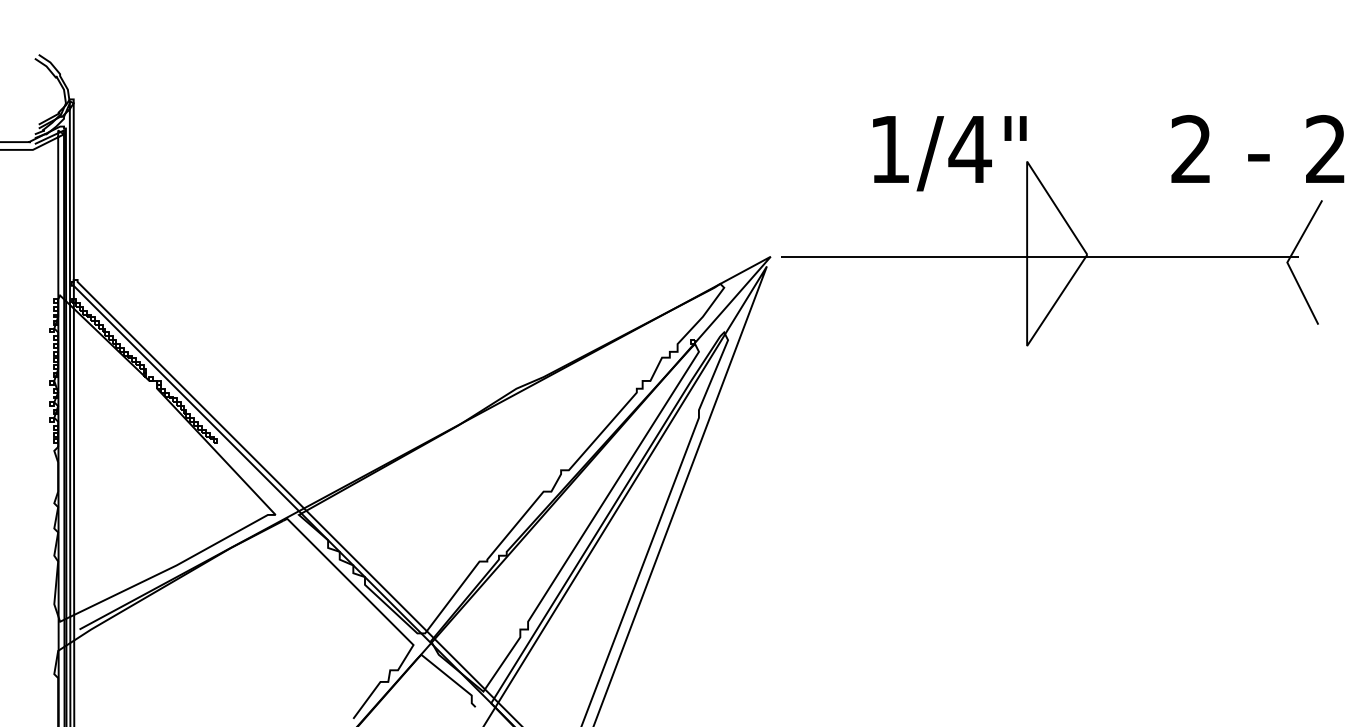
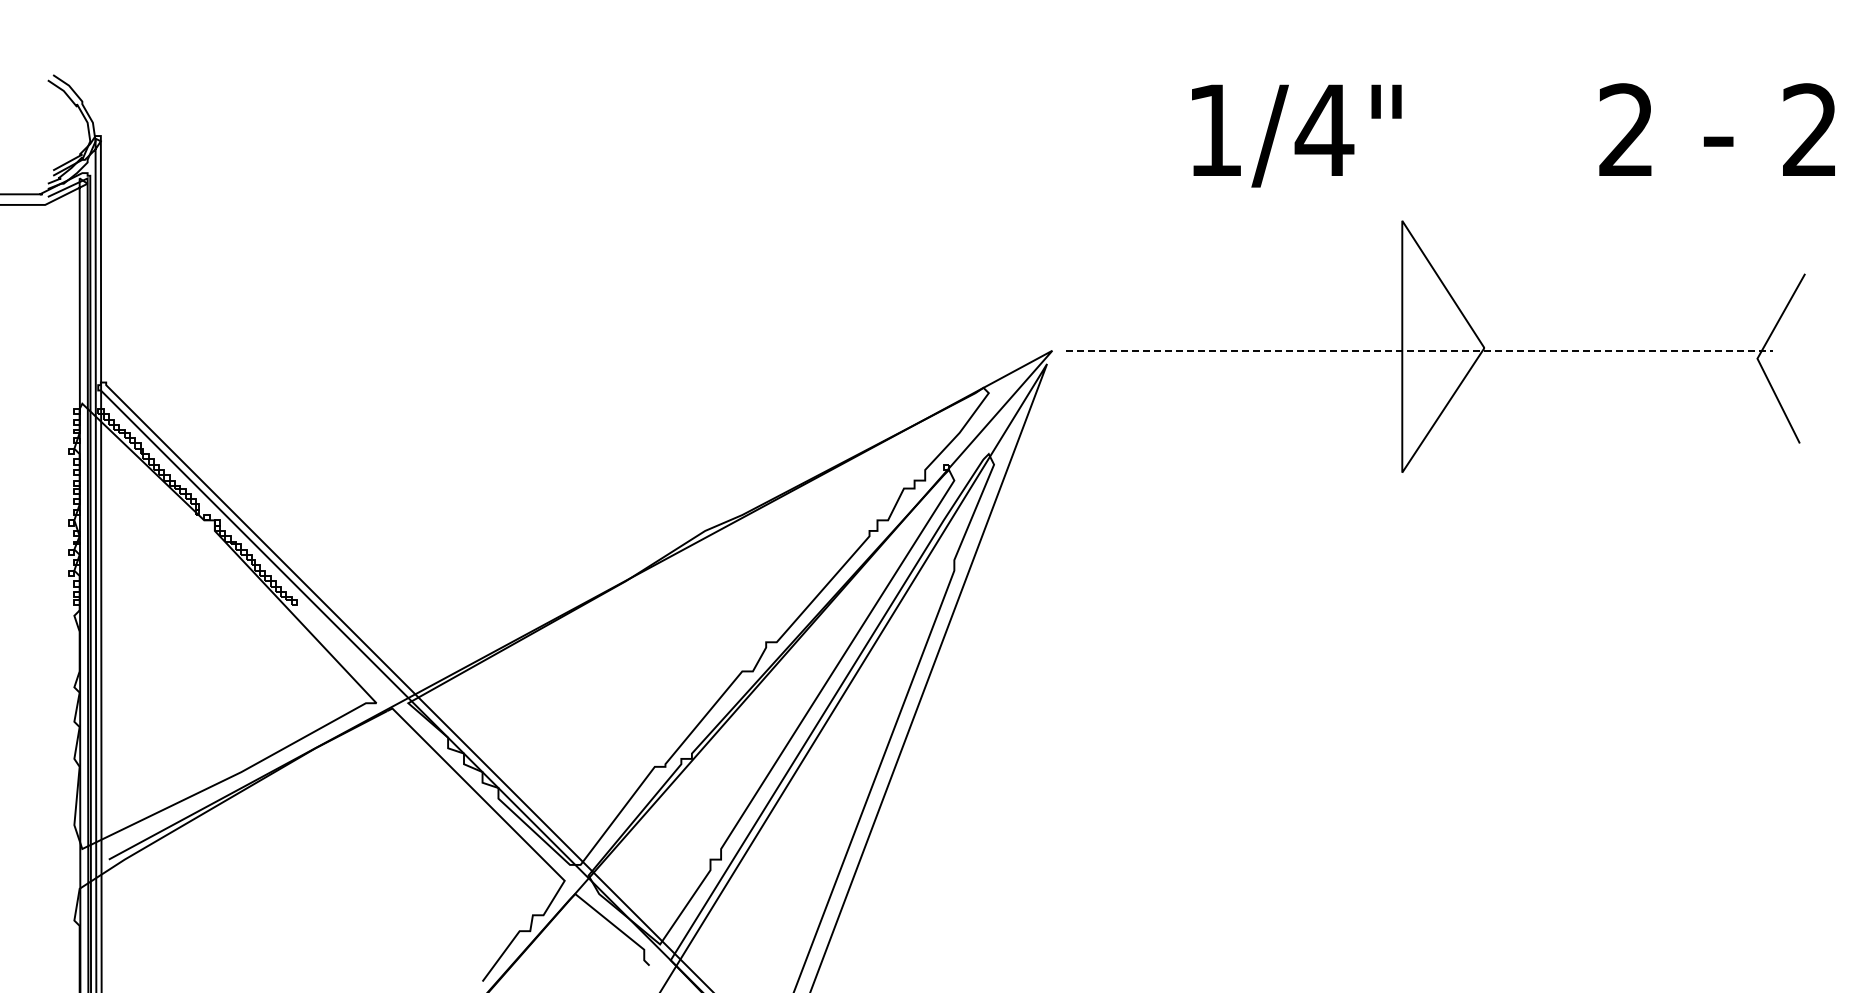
text: (1108, 153) -> (1513, 135), moved
line: (1039, 256) -> (1419, 350), solid -> dashed

